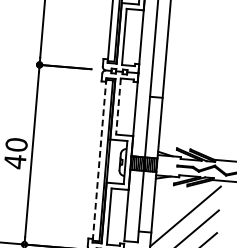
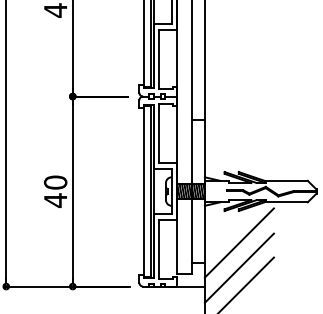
line: (118, 106) -> (159, 133), dashed -> solid
line: (99, 160) -> (144, 191), dashed -> solid

